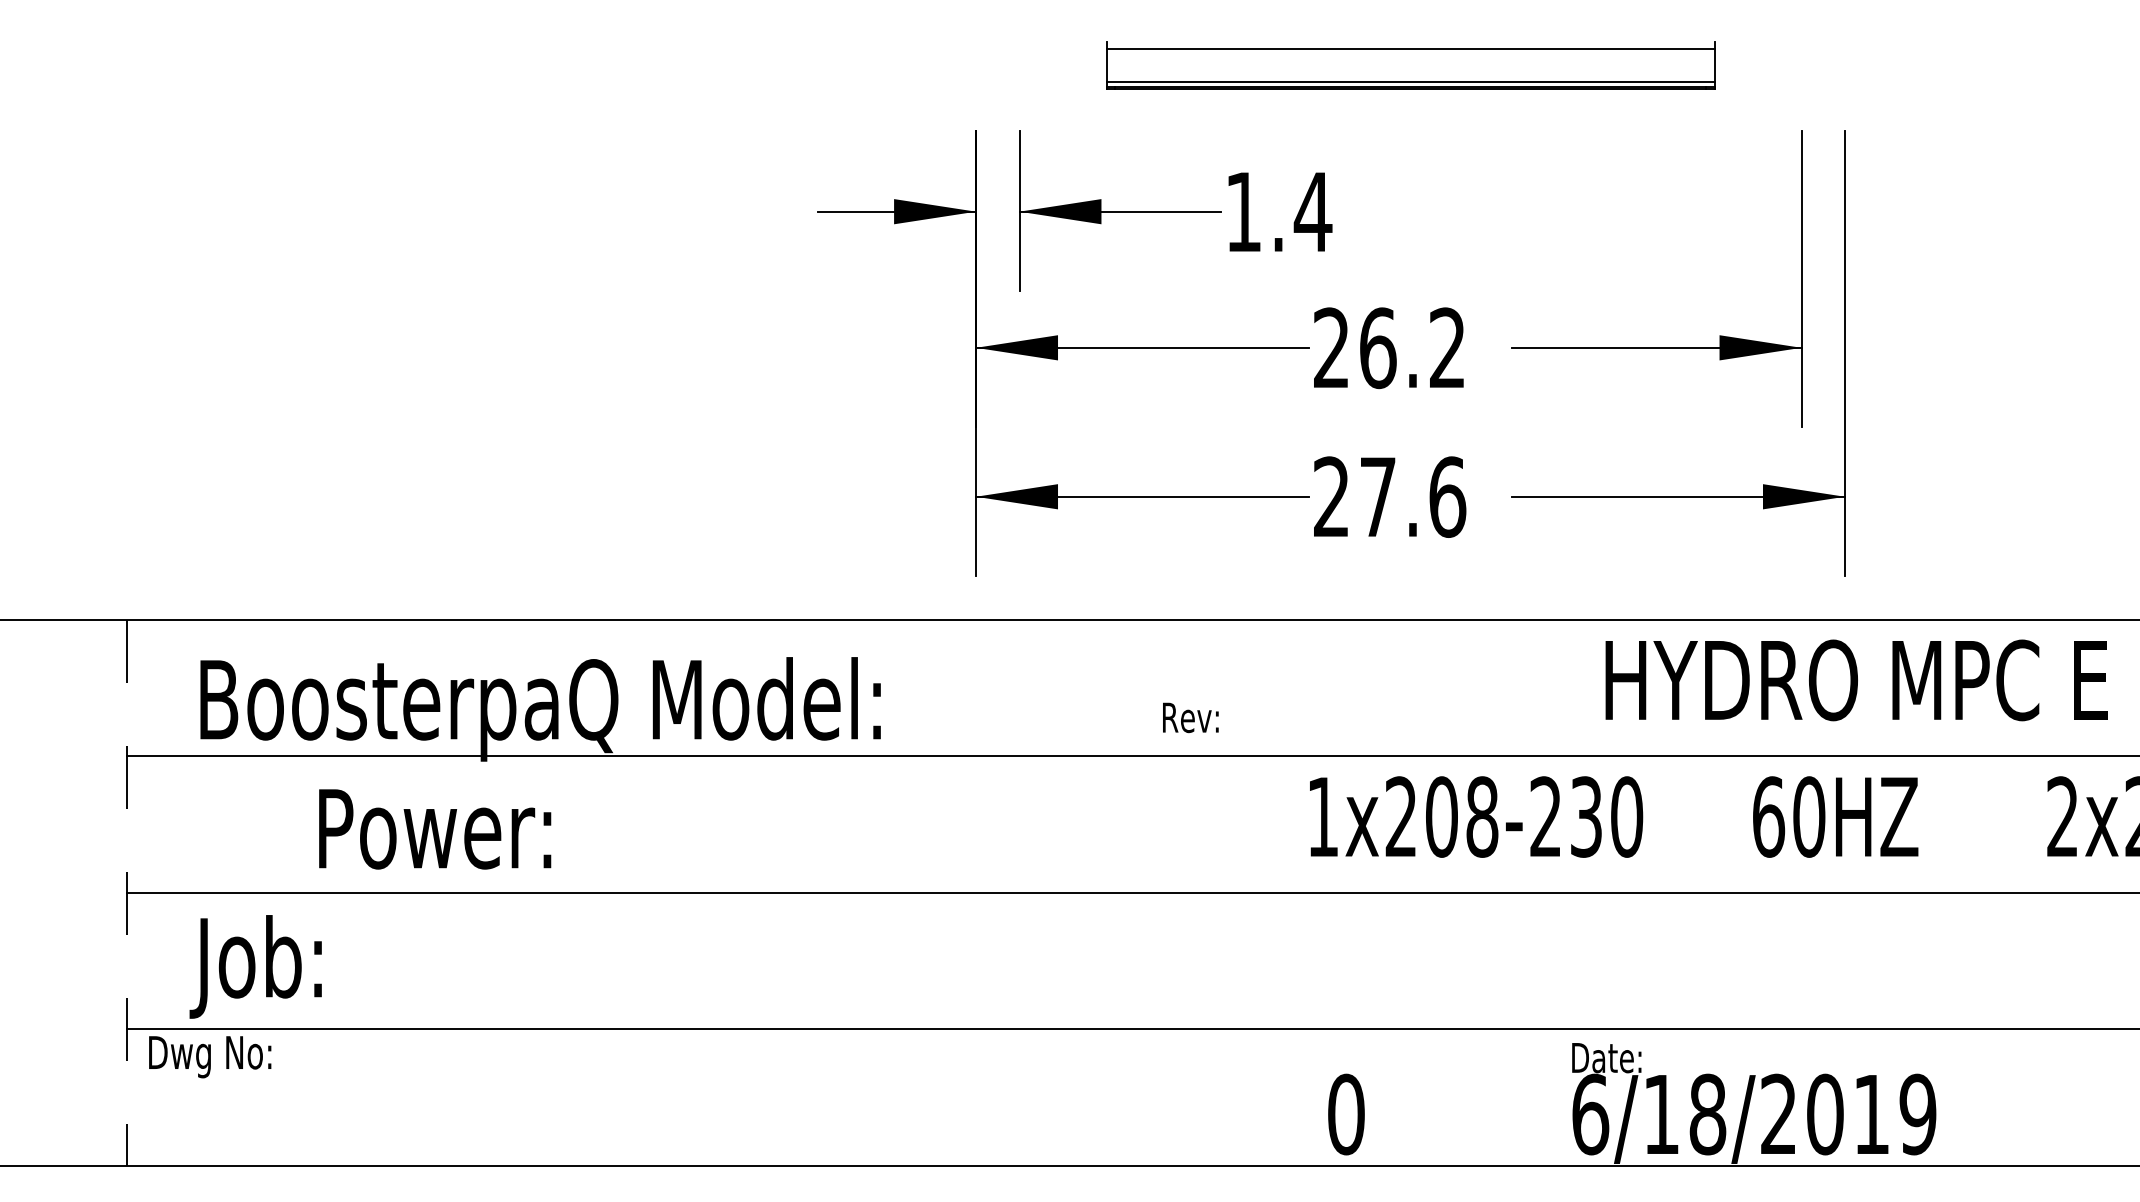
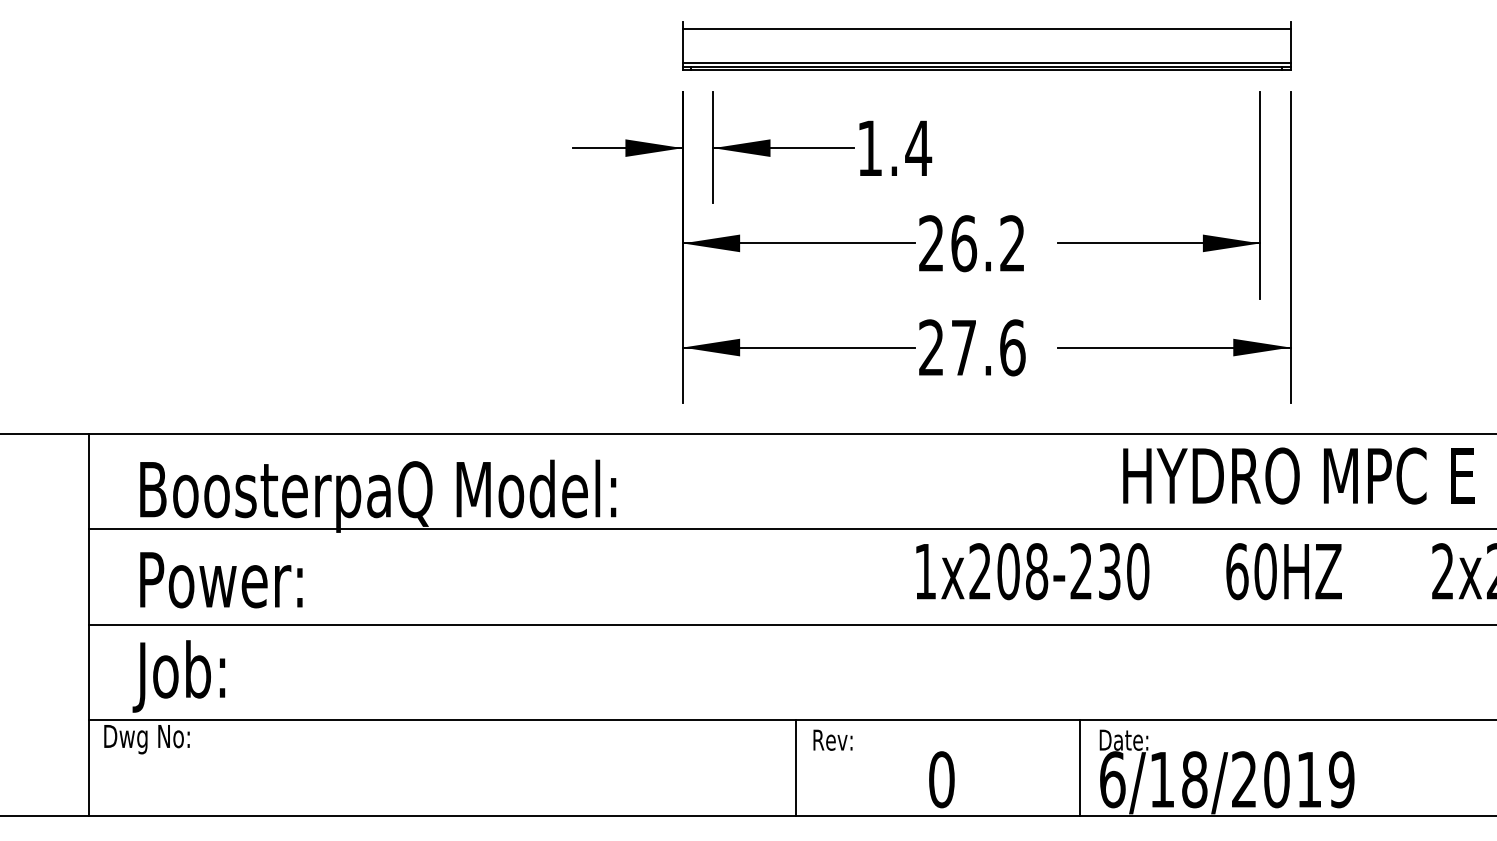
part: (1410, 64) -> (986, 45), size x1.43
text: (1190, 716) -> (832, 739), moved
text: (435, 829) -> (221, 580), moved
line: (126, 894) -> (88, 625), dashed -> solid
line: (1137, 1097) -> (795, 767), added
line: (1544, 1097) -> (1080, 767), added

